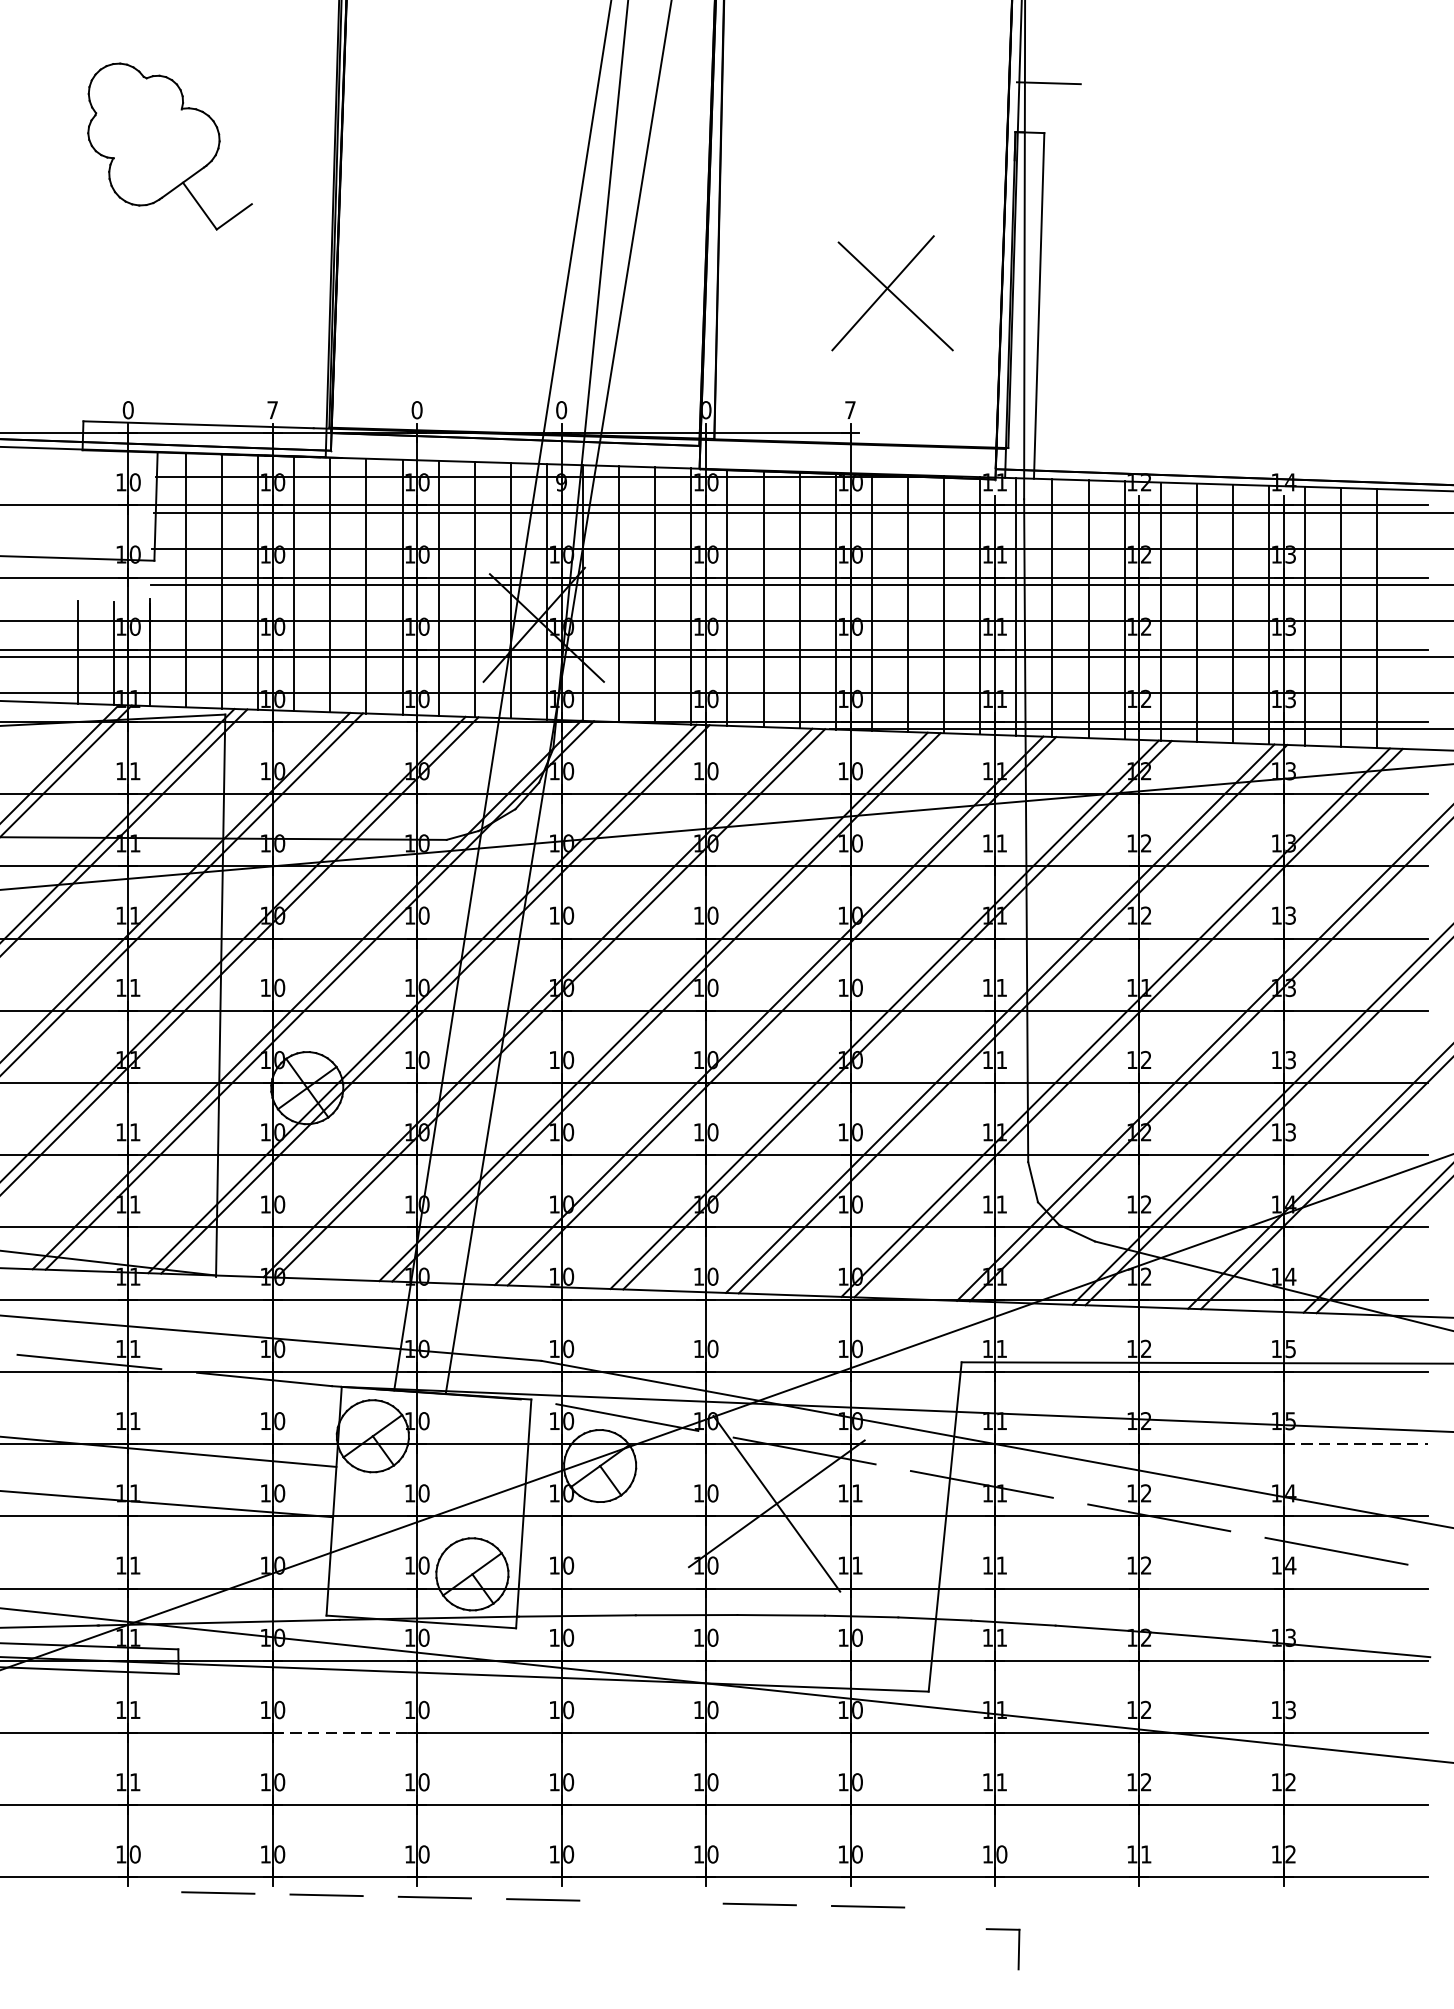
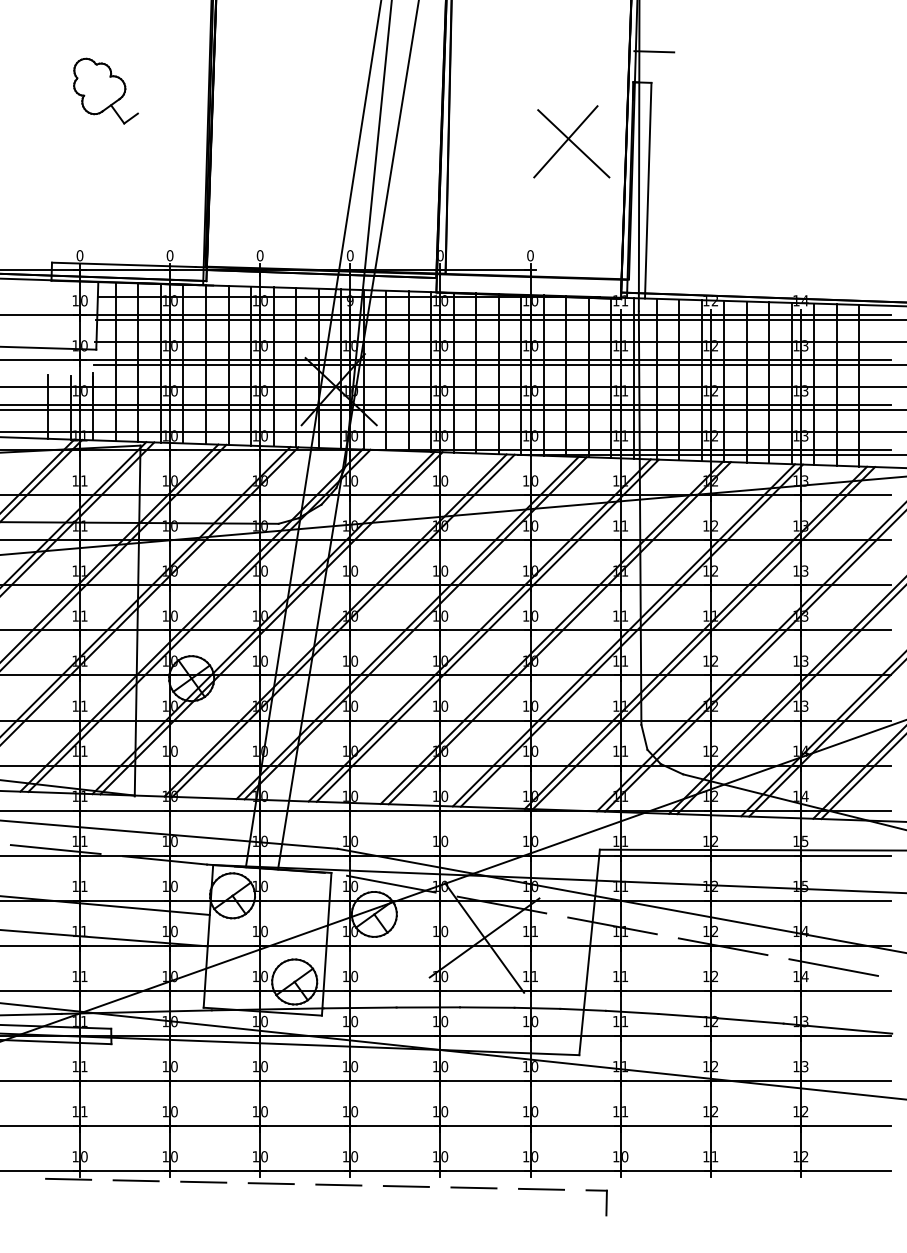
part: (169, 145) -> (105, 90), size x0.62
part: (892, 292) -> (571, 141), moved
text: (271, 409) -> (169, 255), 7 -> 0
text: (850, 409) -> (530, 255), 7 -> 0
line: (1356, 1443) -> (846, 900), dashed -> solid
line: (345, 1732) -> (215, 1080), dashed -> solid
line: (109, 1889) -> (68, 1178), added
line: (650, 1902) -> (405, 1186), added
part: (1017, 1948) -> (605, 1202), moved

